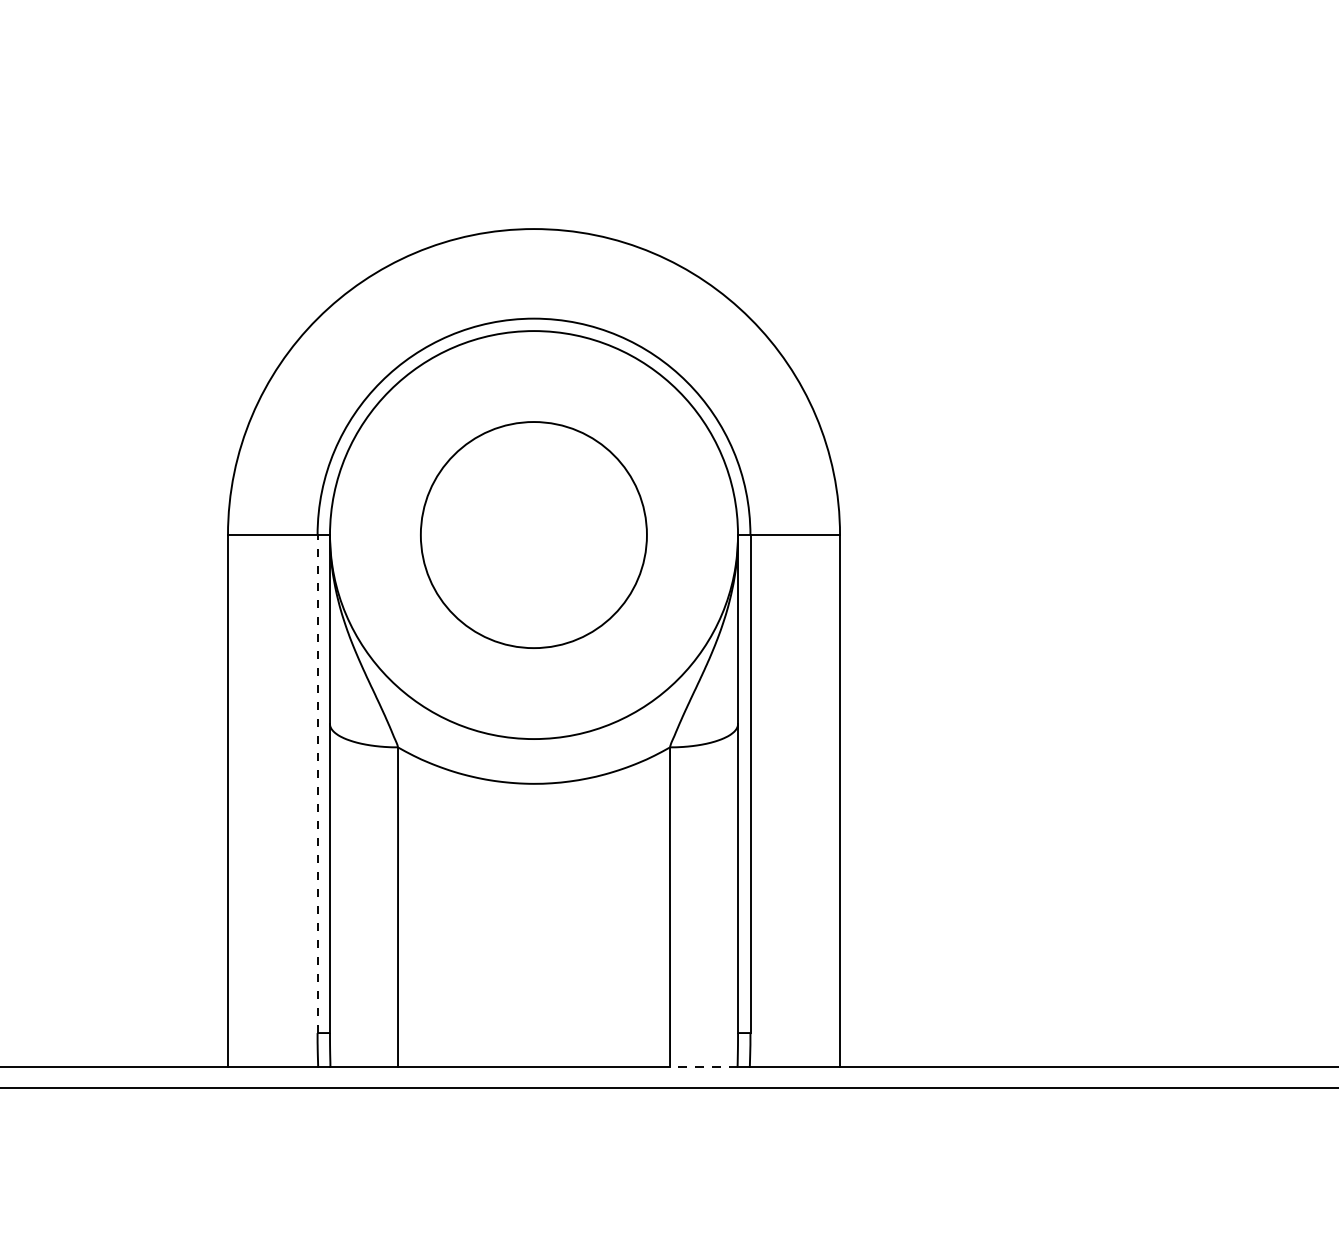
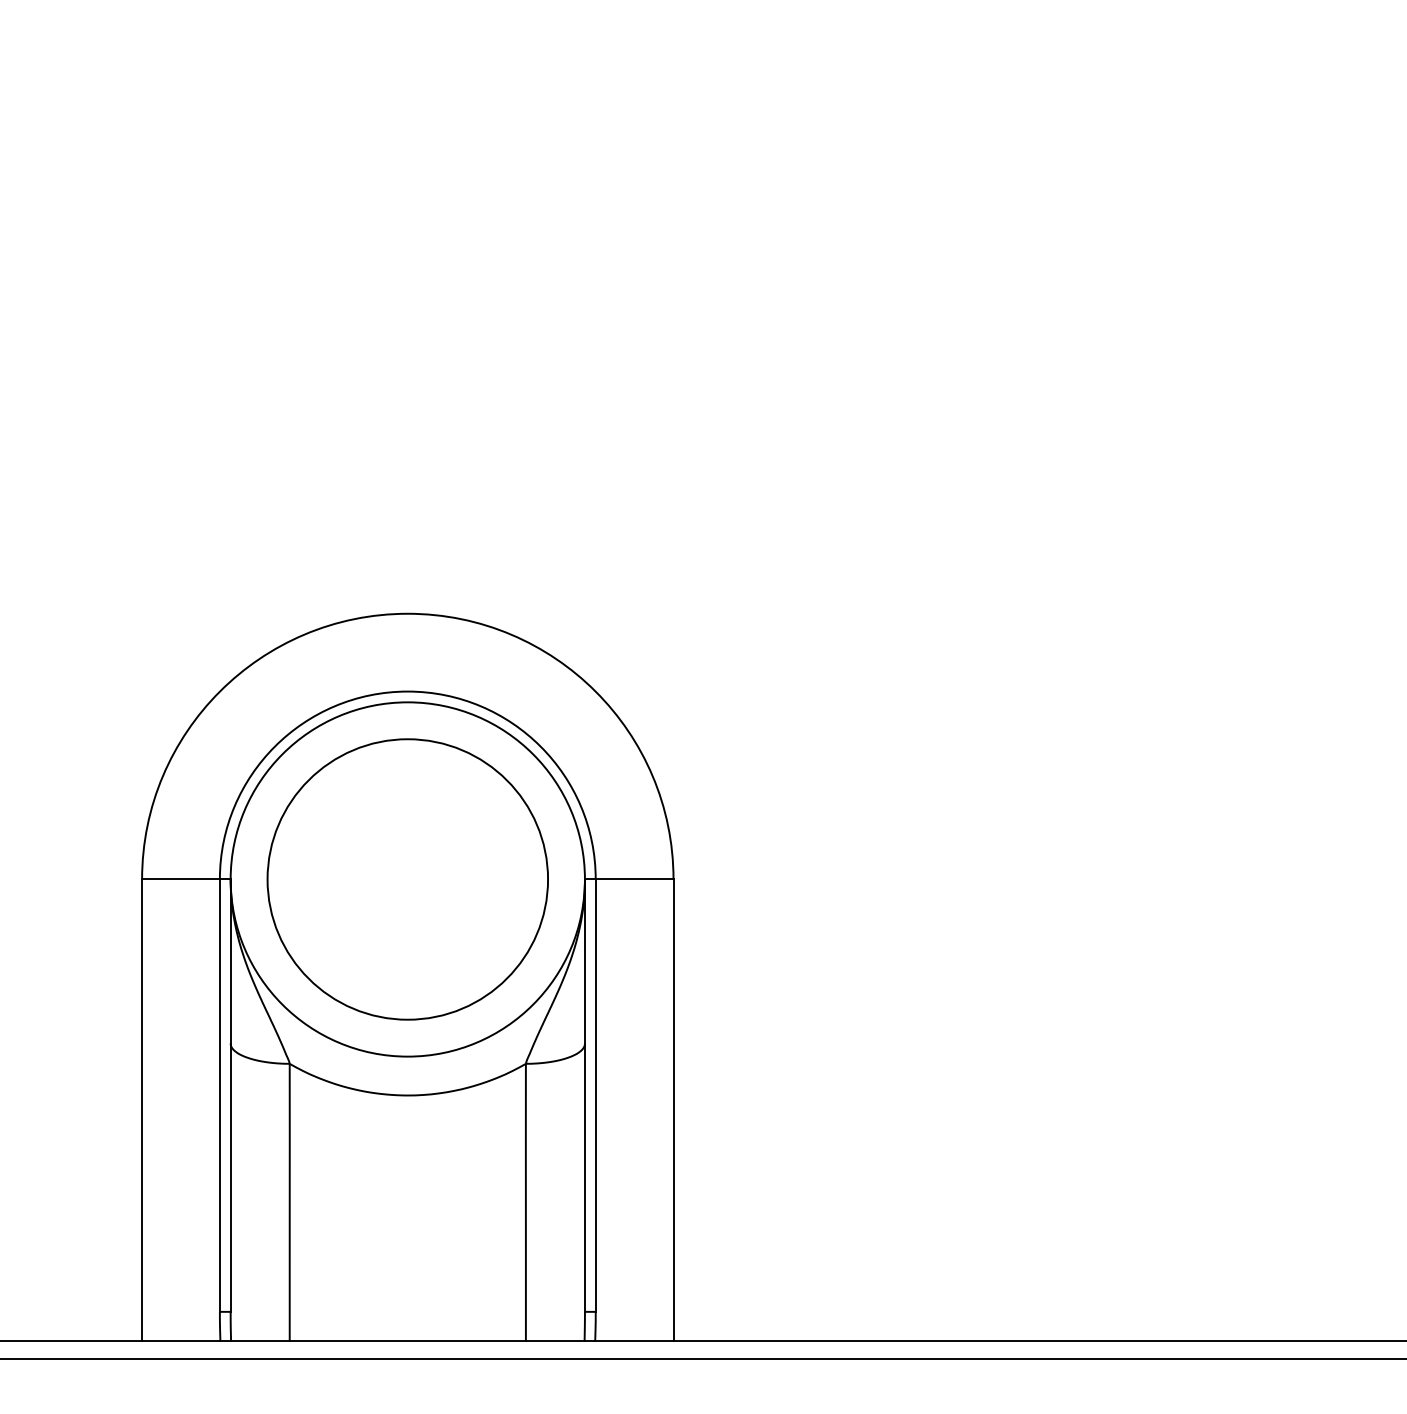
circle: (533, 535) -> (407, 879), size x1.43
line: (317, 783) -> (219, 1095), dashed -> solid
line: (702, 1067) -> (554, 1341), dashed -> solid

